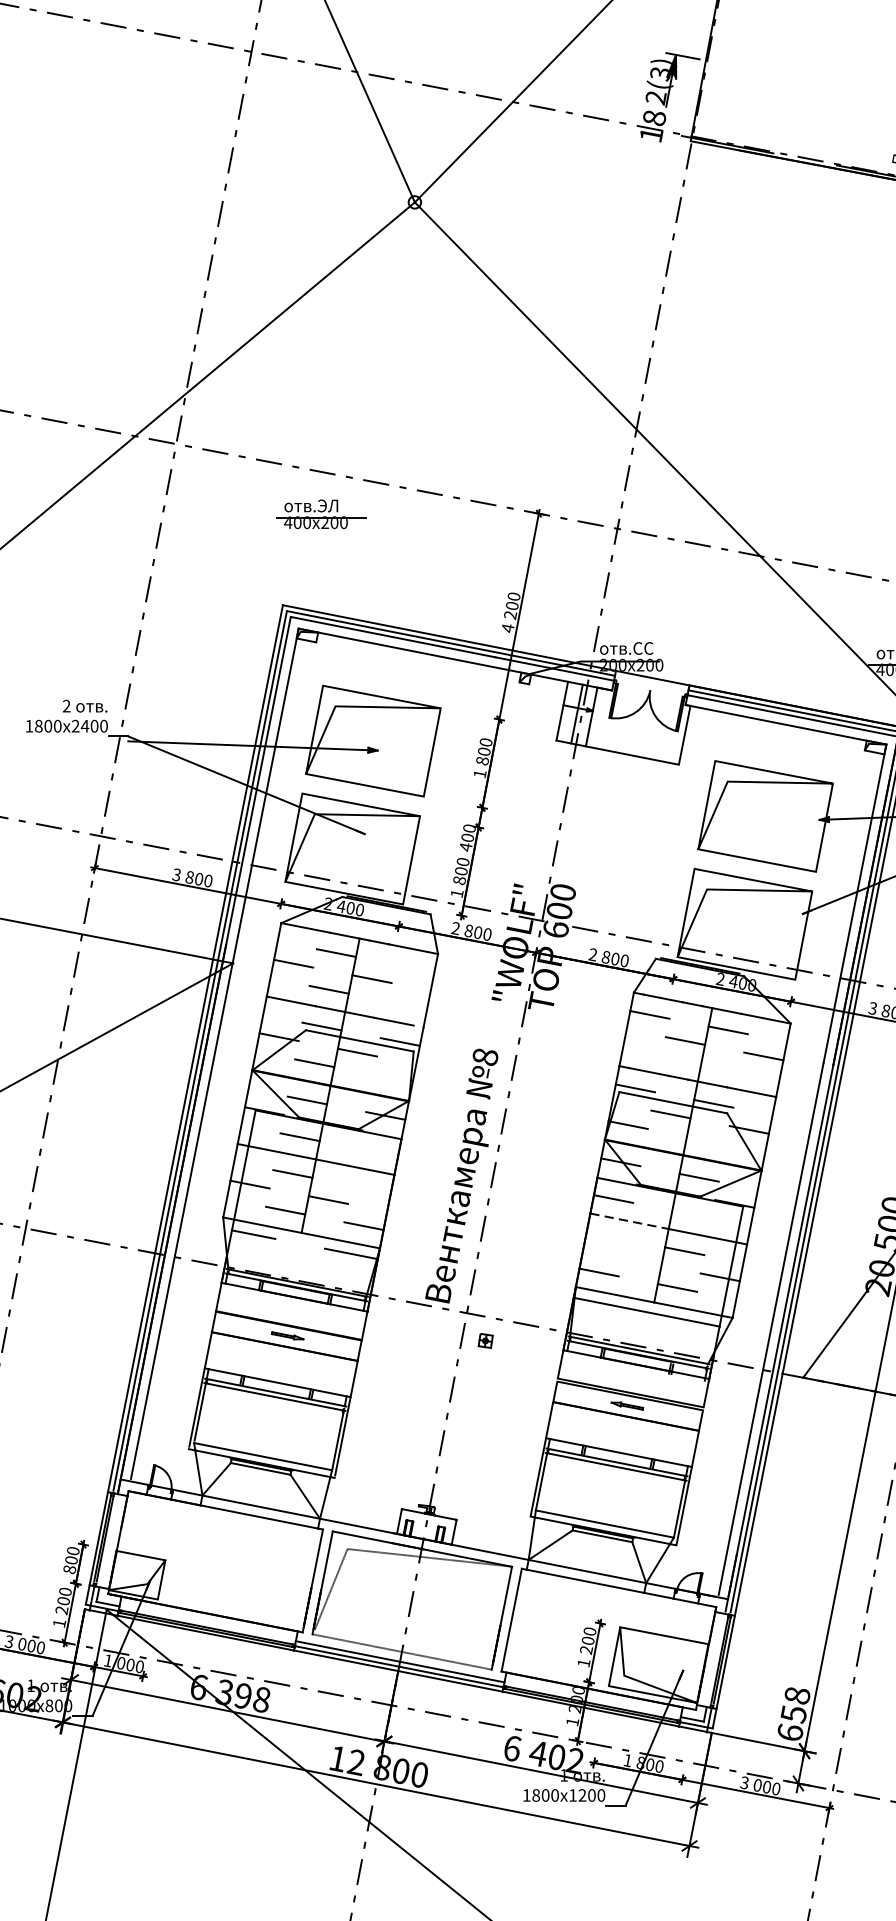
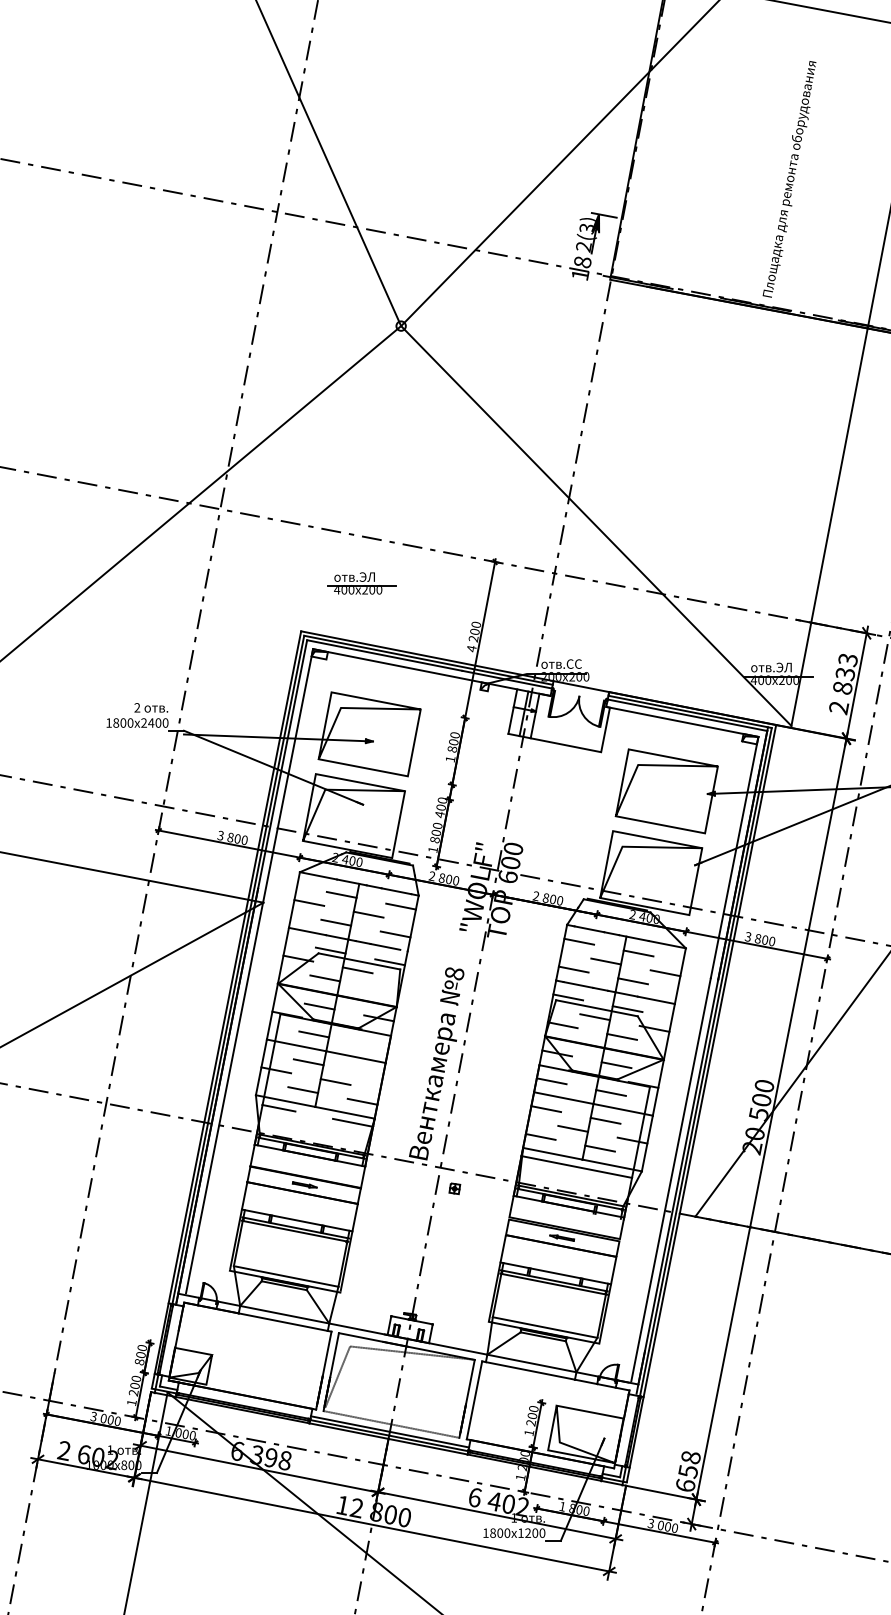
part: (320, 514) -> (361, 583), moved
line: (414, 968) -> (400, 906), added
line: (407, 1005) -> (395, 934), added
line: (642, 1051) -> (573, 969), added
line: (720, 1067) -> (632, 981), added
line: (705, 1139) -> (621, 1036), added
line: (691, 1213) -> (610, 1092), added
line: (630, 1221) -> (564, 1098), dashed -> solid
line: (606, 1236) -> (546, 1109), added
line: (642, 1261) -> (573, 1128), added

